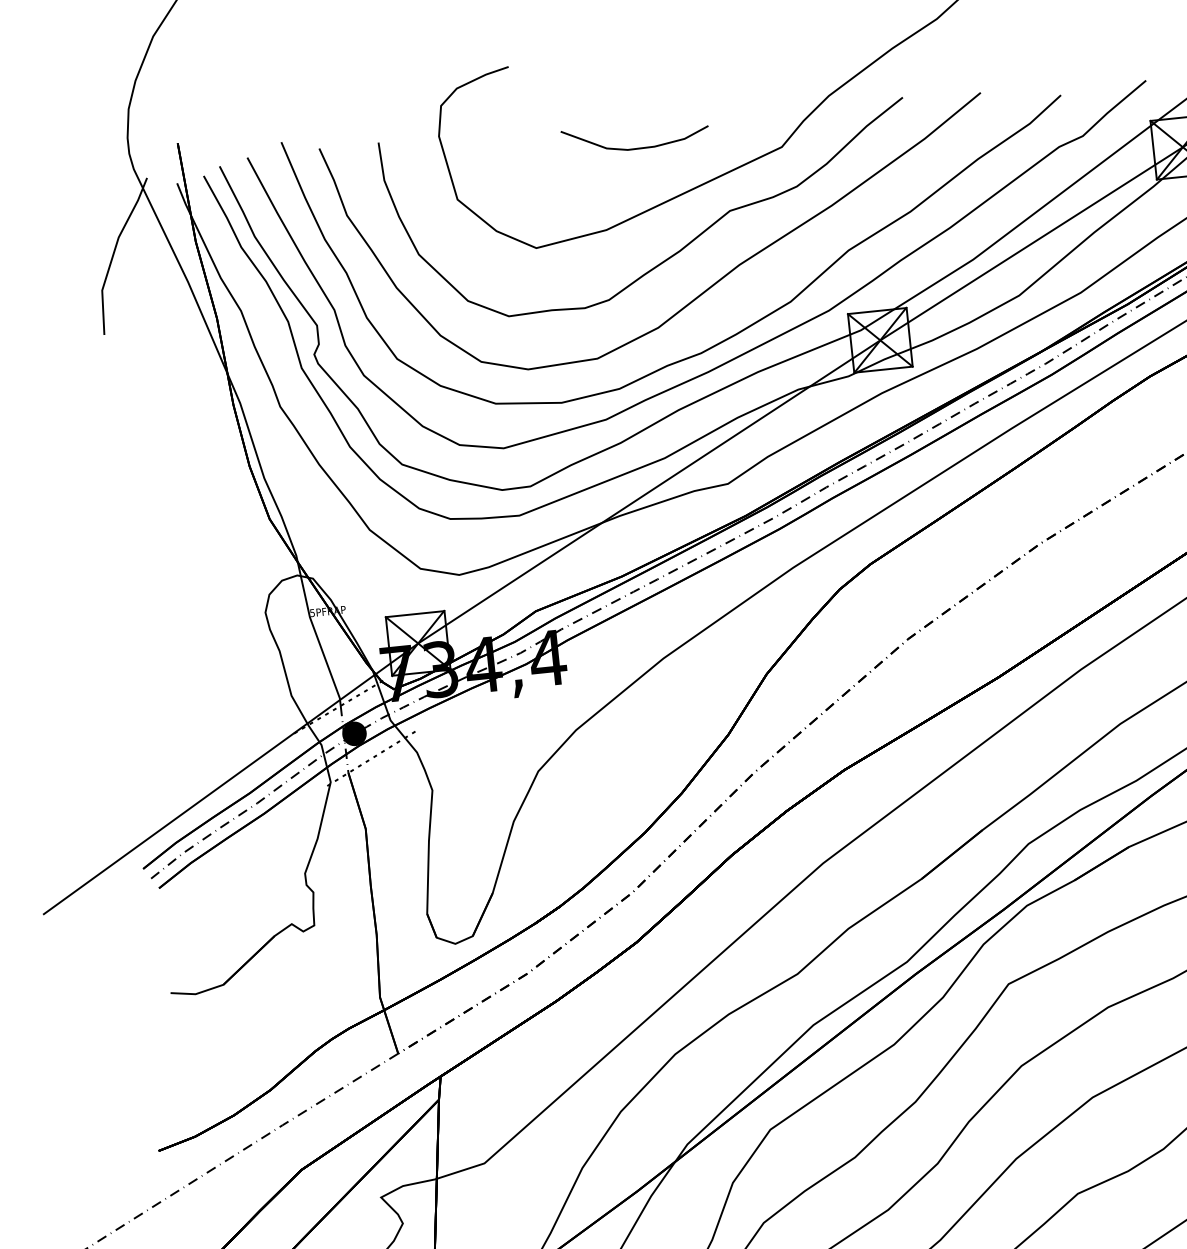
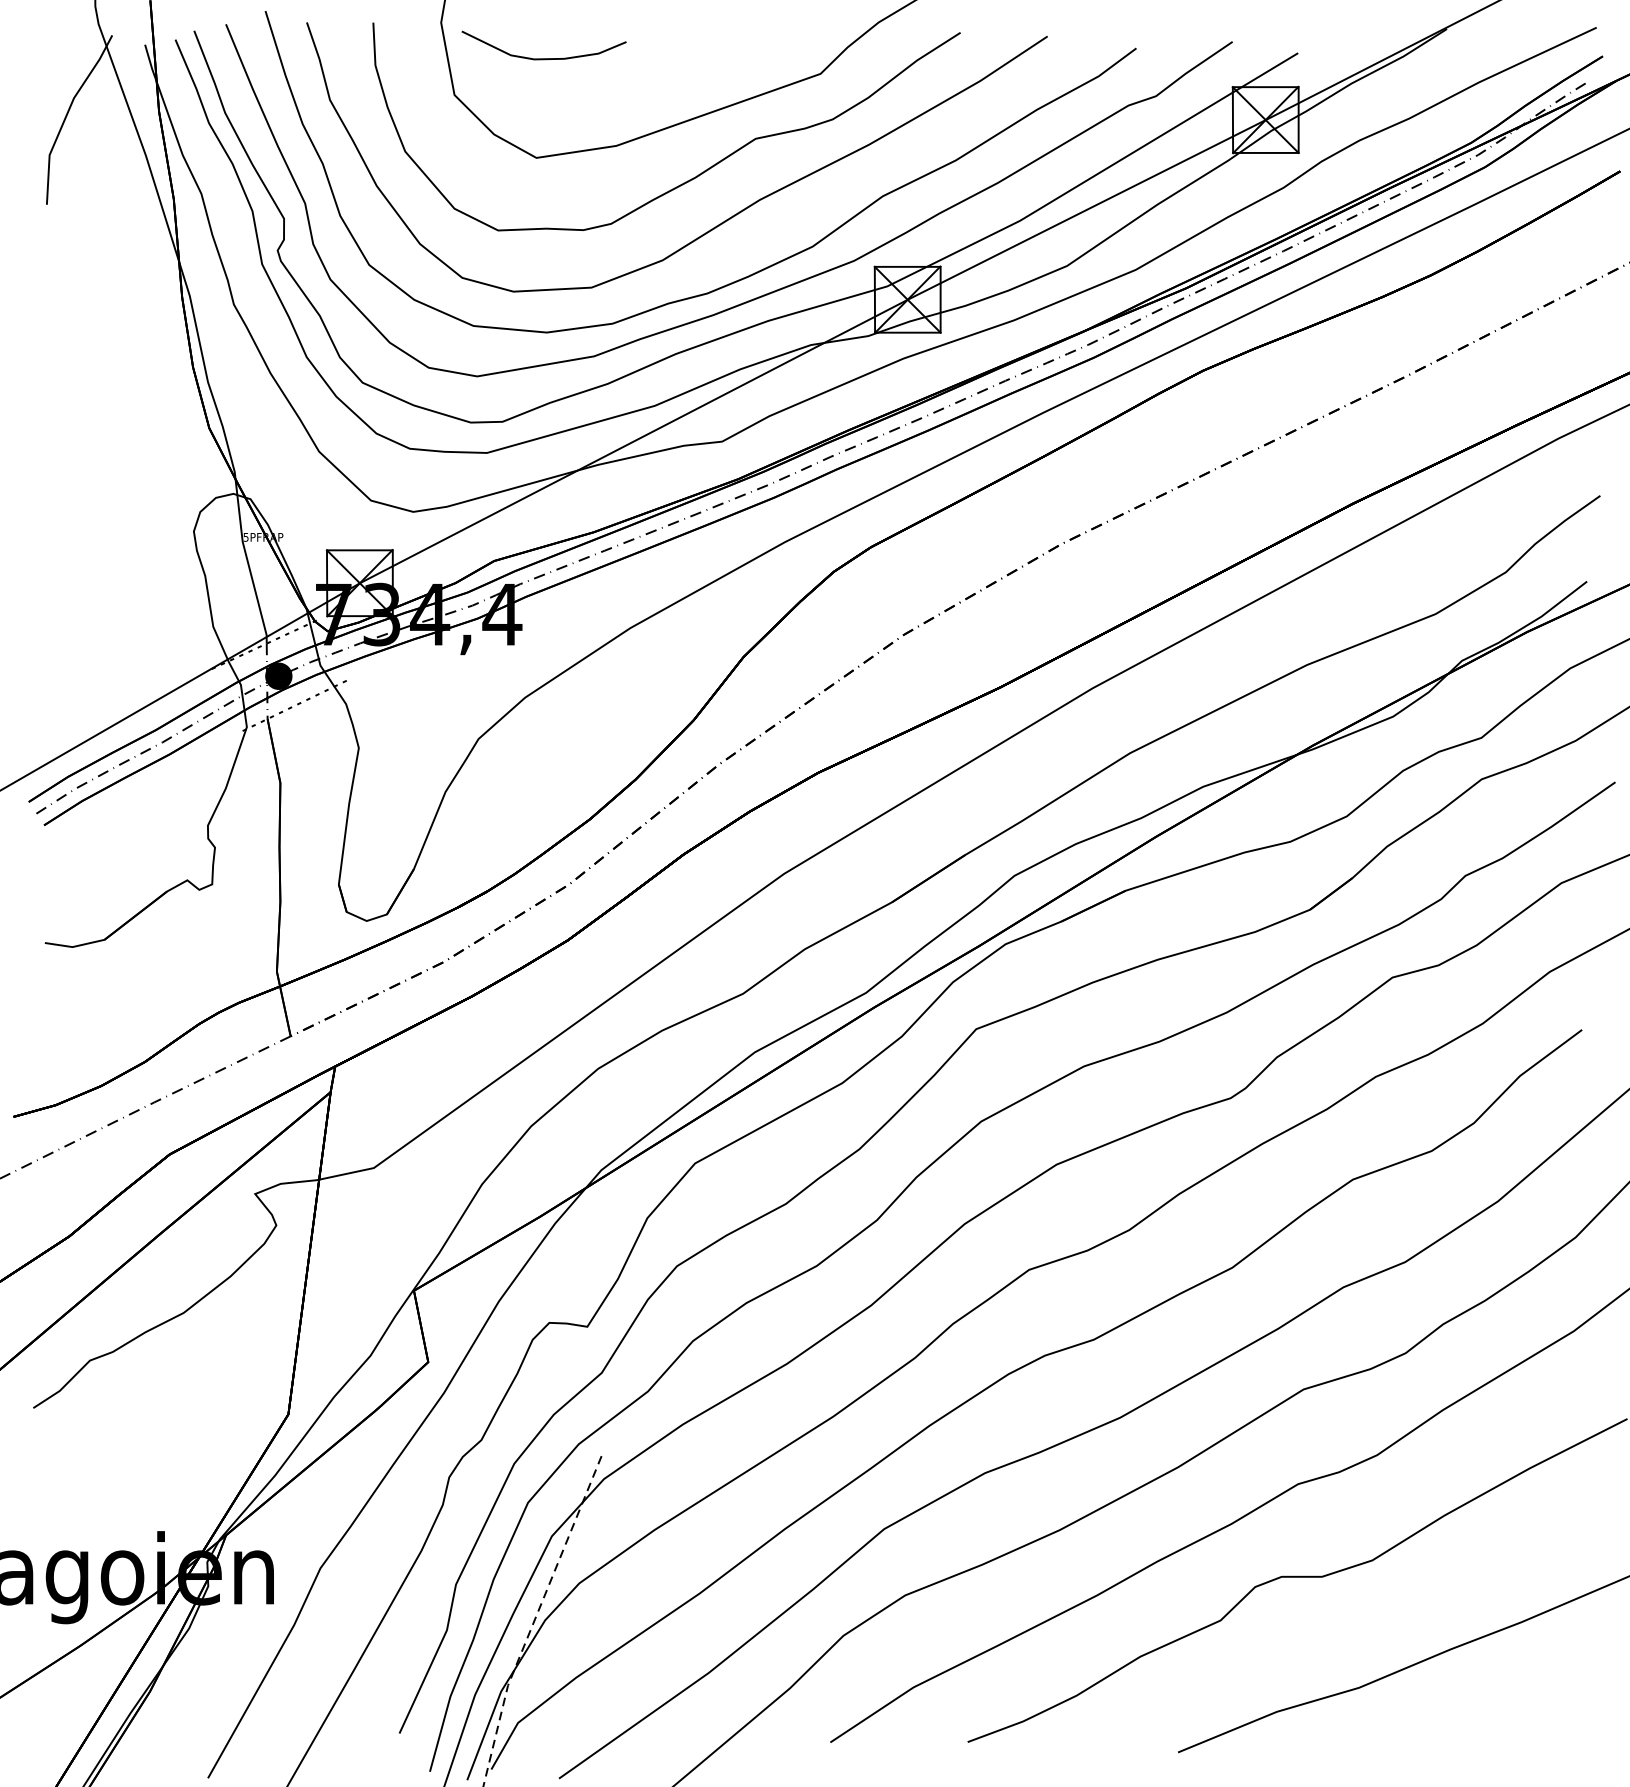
curve: (635, 148) -> (543, 58), moved

